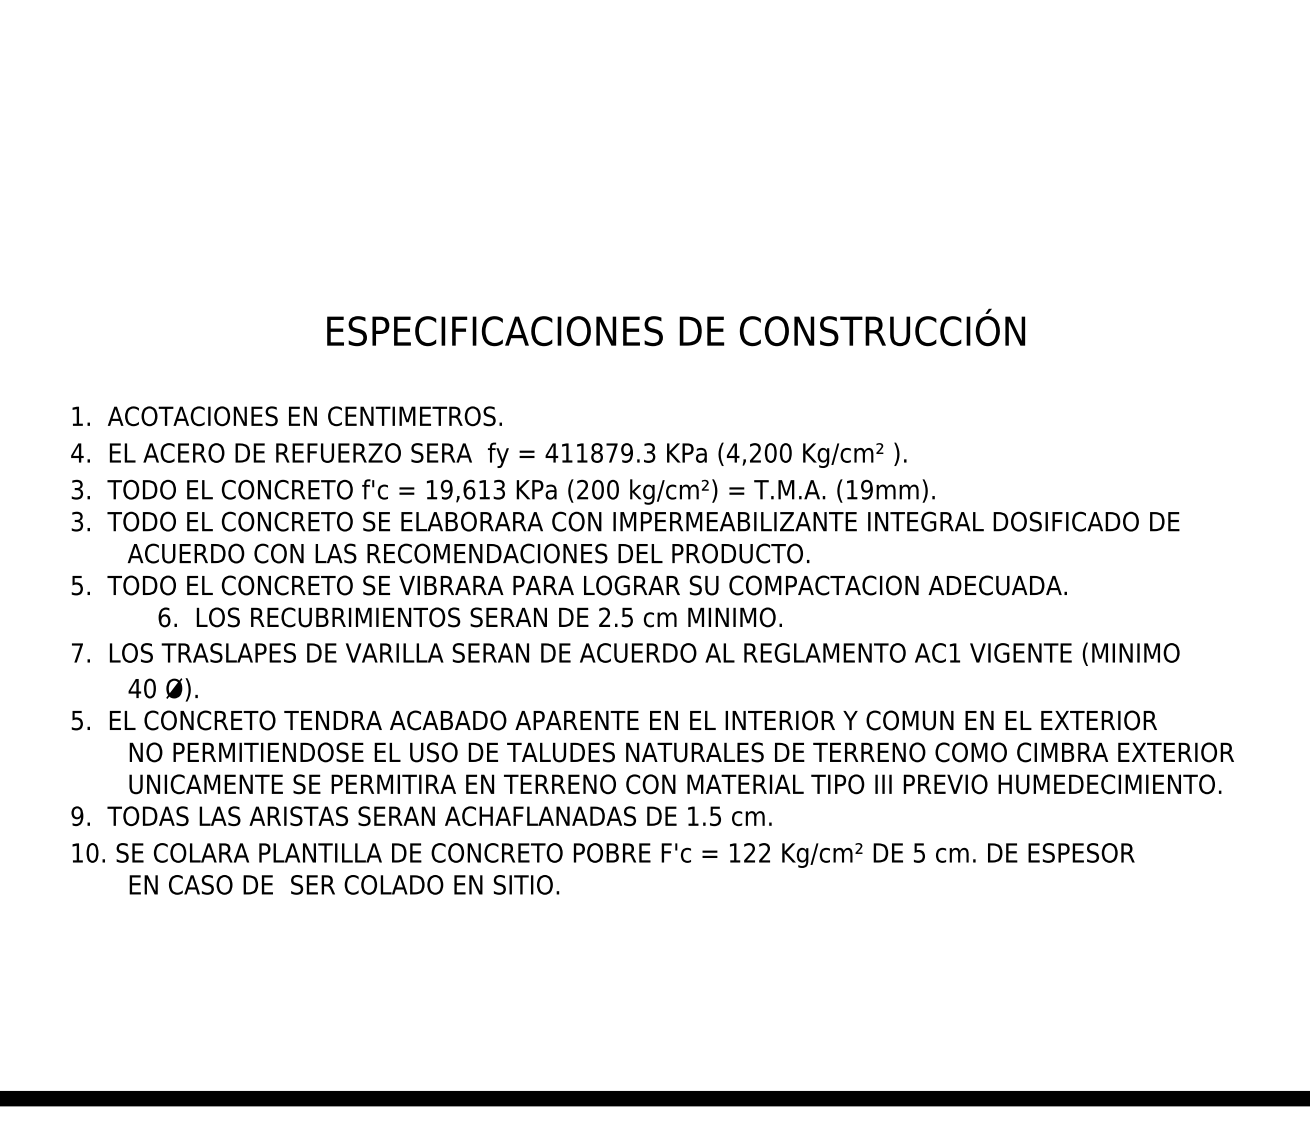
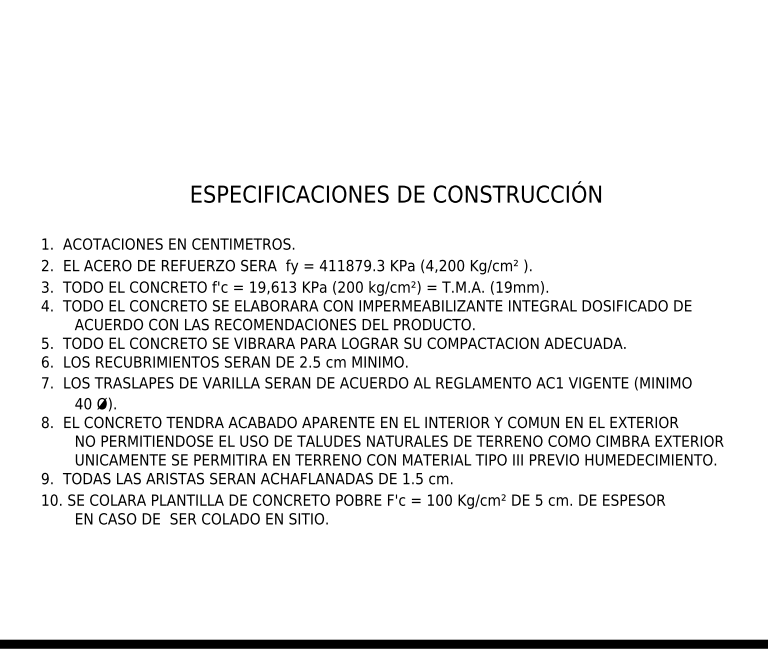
text: (76, 452) -> (44, 265), 4. -> 2.
text: (76, 521) -> (44, 305), 3. -> 4.
text: (469, 616) -> (224, 361), moved
text: (77, 720) -> (45, 422), 5. -> 8.
text: (756, 851) -> (443, 499), 122 -> 100

